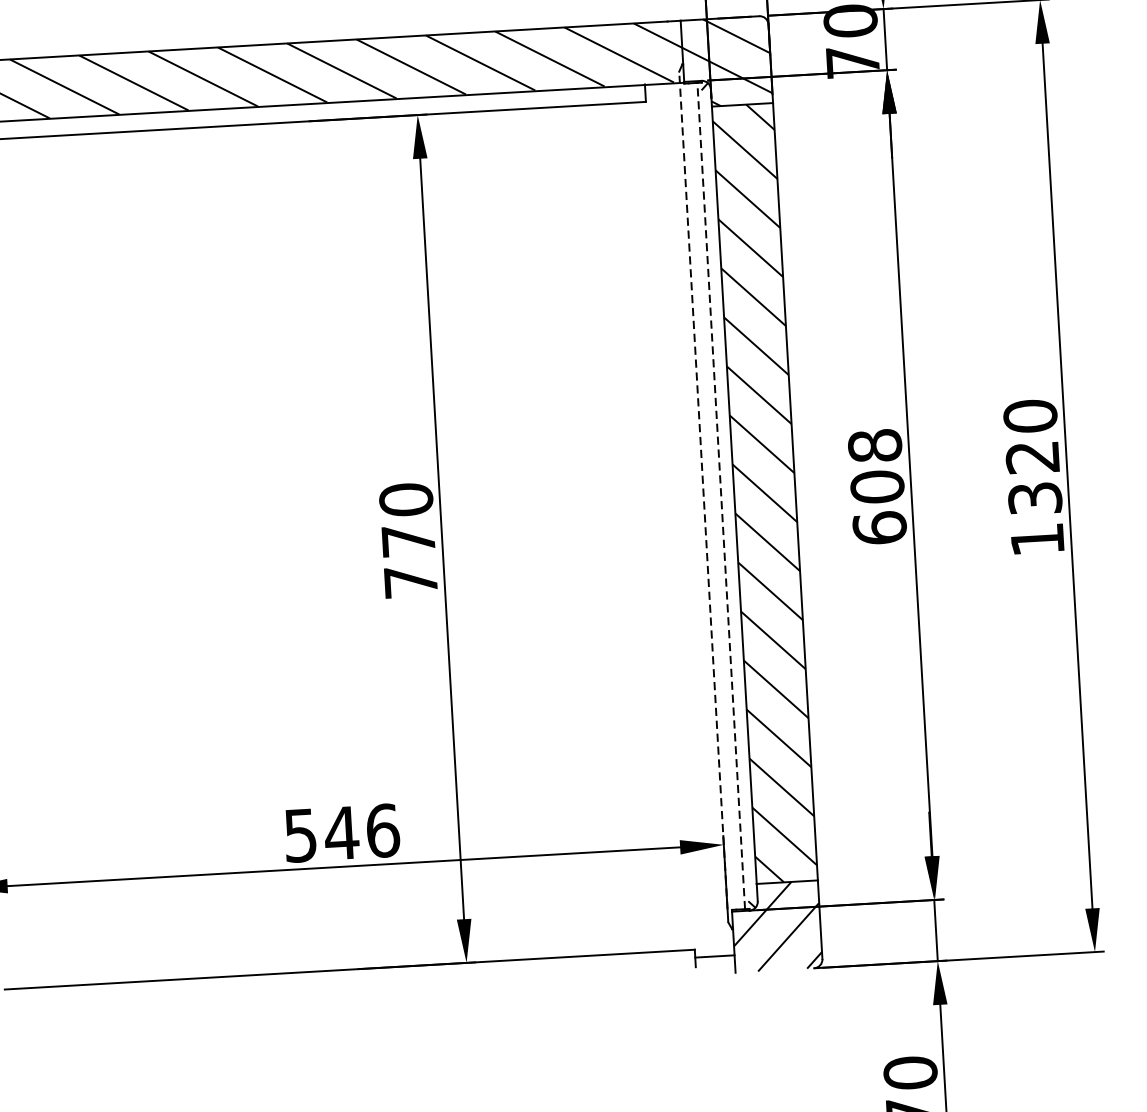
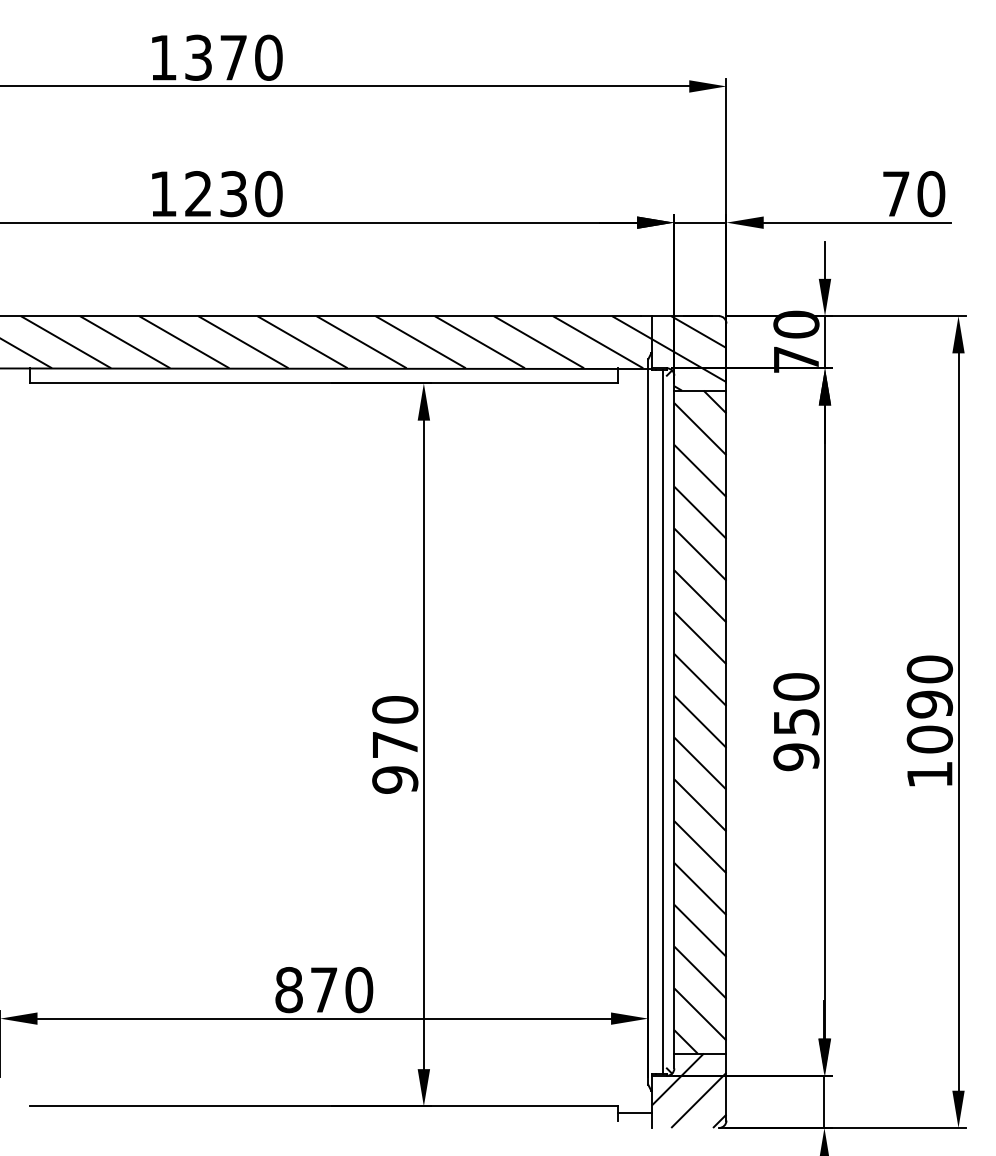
text: (1033, 477) -> (929, 721), 1320 -> 1090
text: (877, 487) -> (796, 722), 608 -> 950
line: (721, 495) -> (663, 721), dashed -> solid
line: (704, 497) -> (648, 722), dashed -> solid
text: (411, 581) -> (395, 779), 770 -> 970
text: (342, 833) -> (324, 990), 546 -> 870

